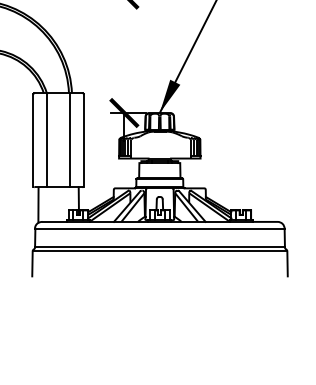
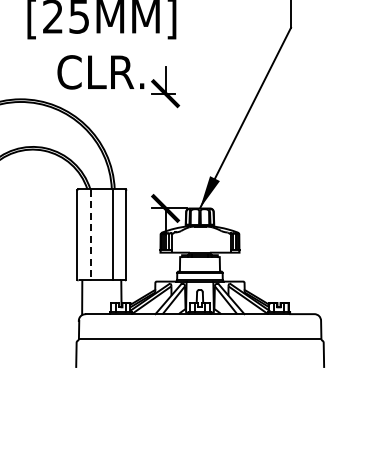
line: (46, 139) -> (90, 234), solid -> dashed
line: (159, 228) -> (199, 320), removed
line: (159, 251) -> (199, 342), removed

